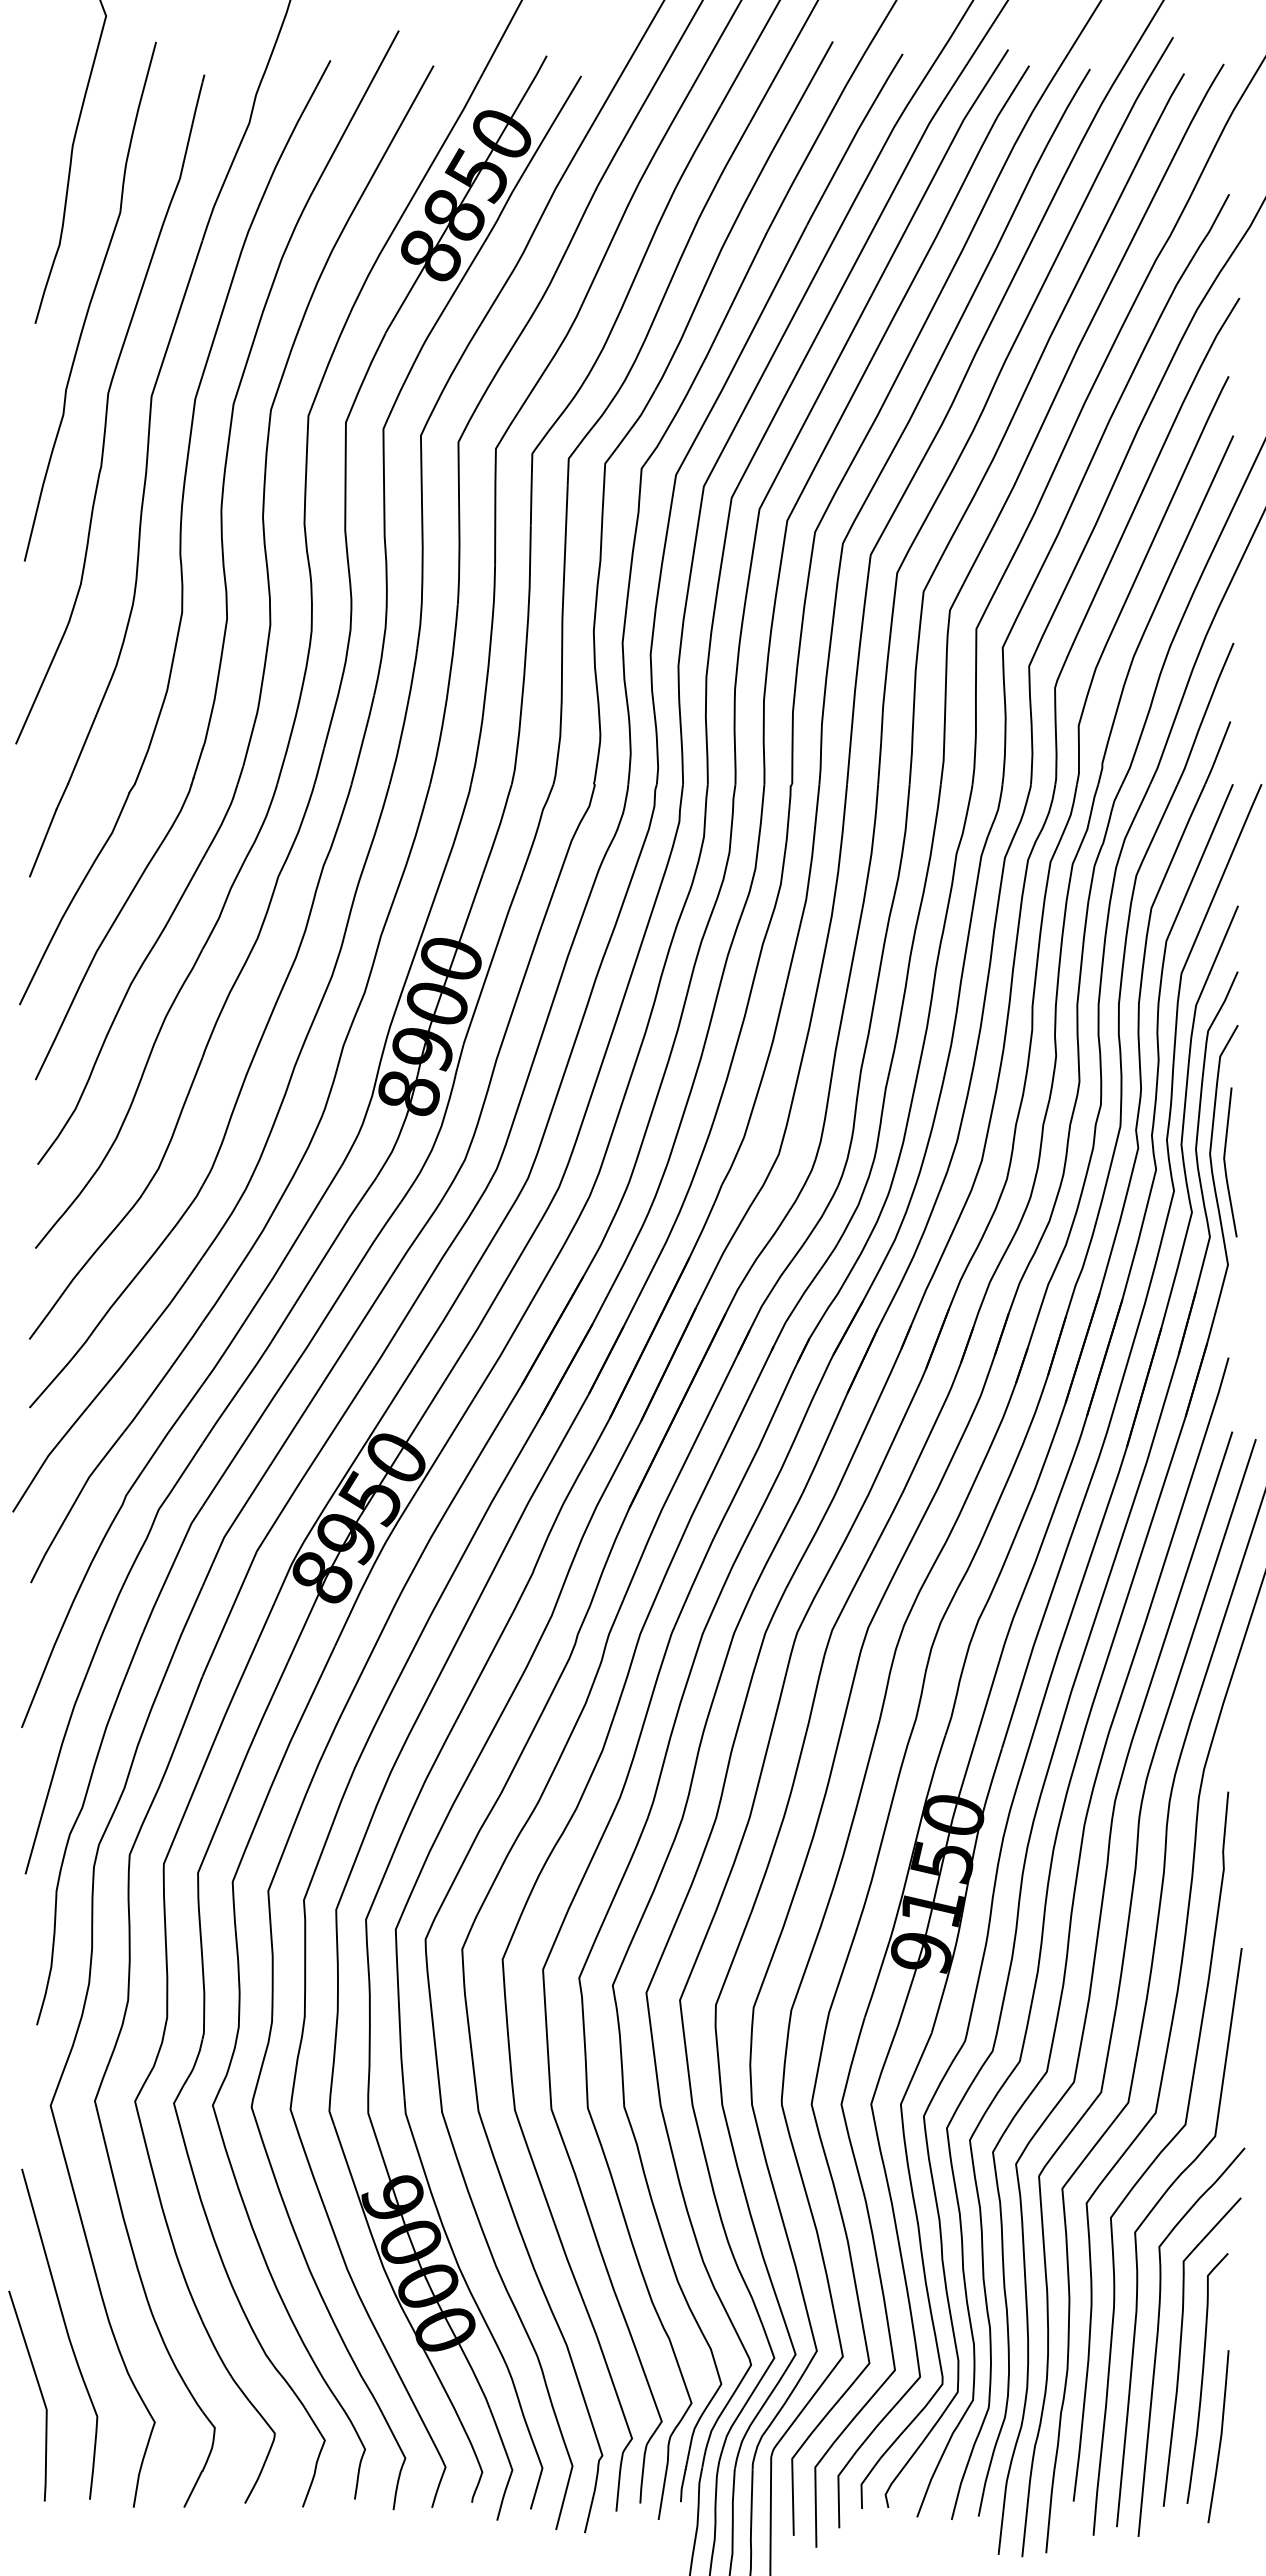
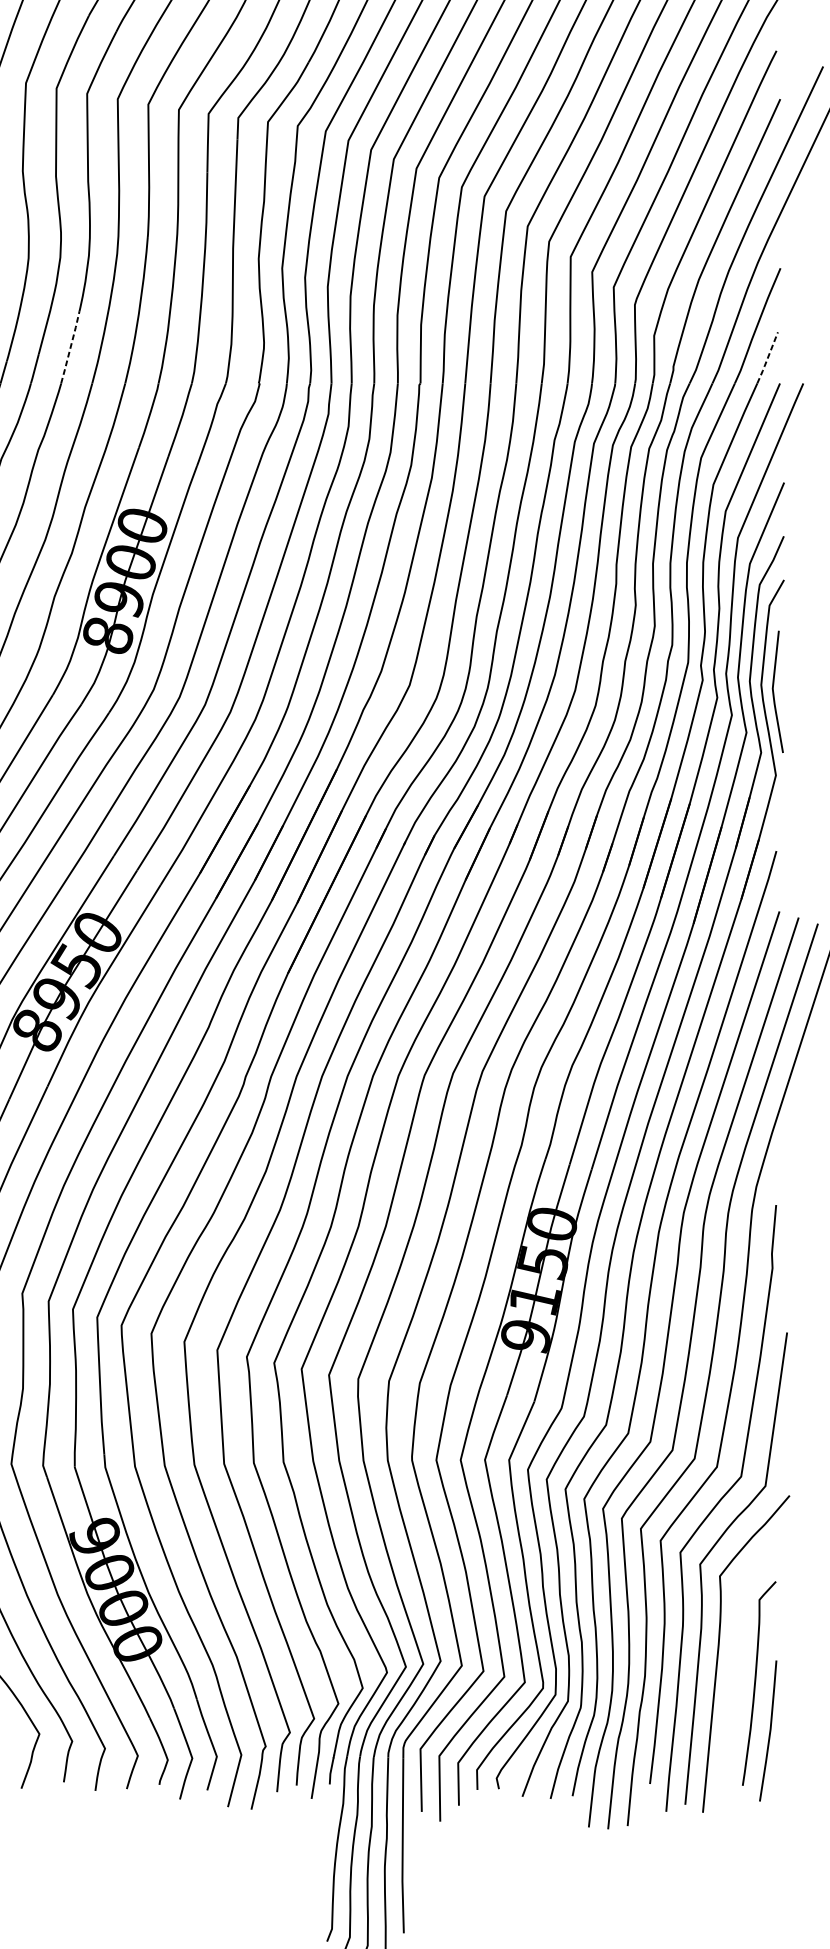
line: (363, 740) -> (70, 347), solid -> dashed
line: (1217, 753) -> (767, 358), solid -> dashed
curve: (1181, 2348) -> (738, 1659), removed

